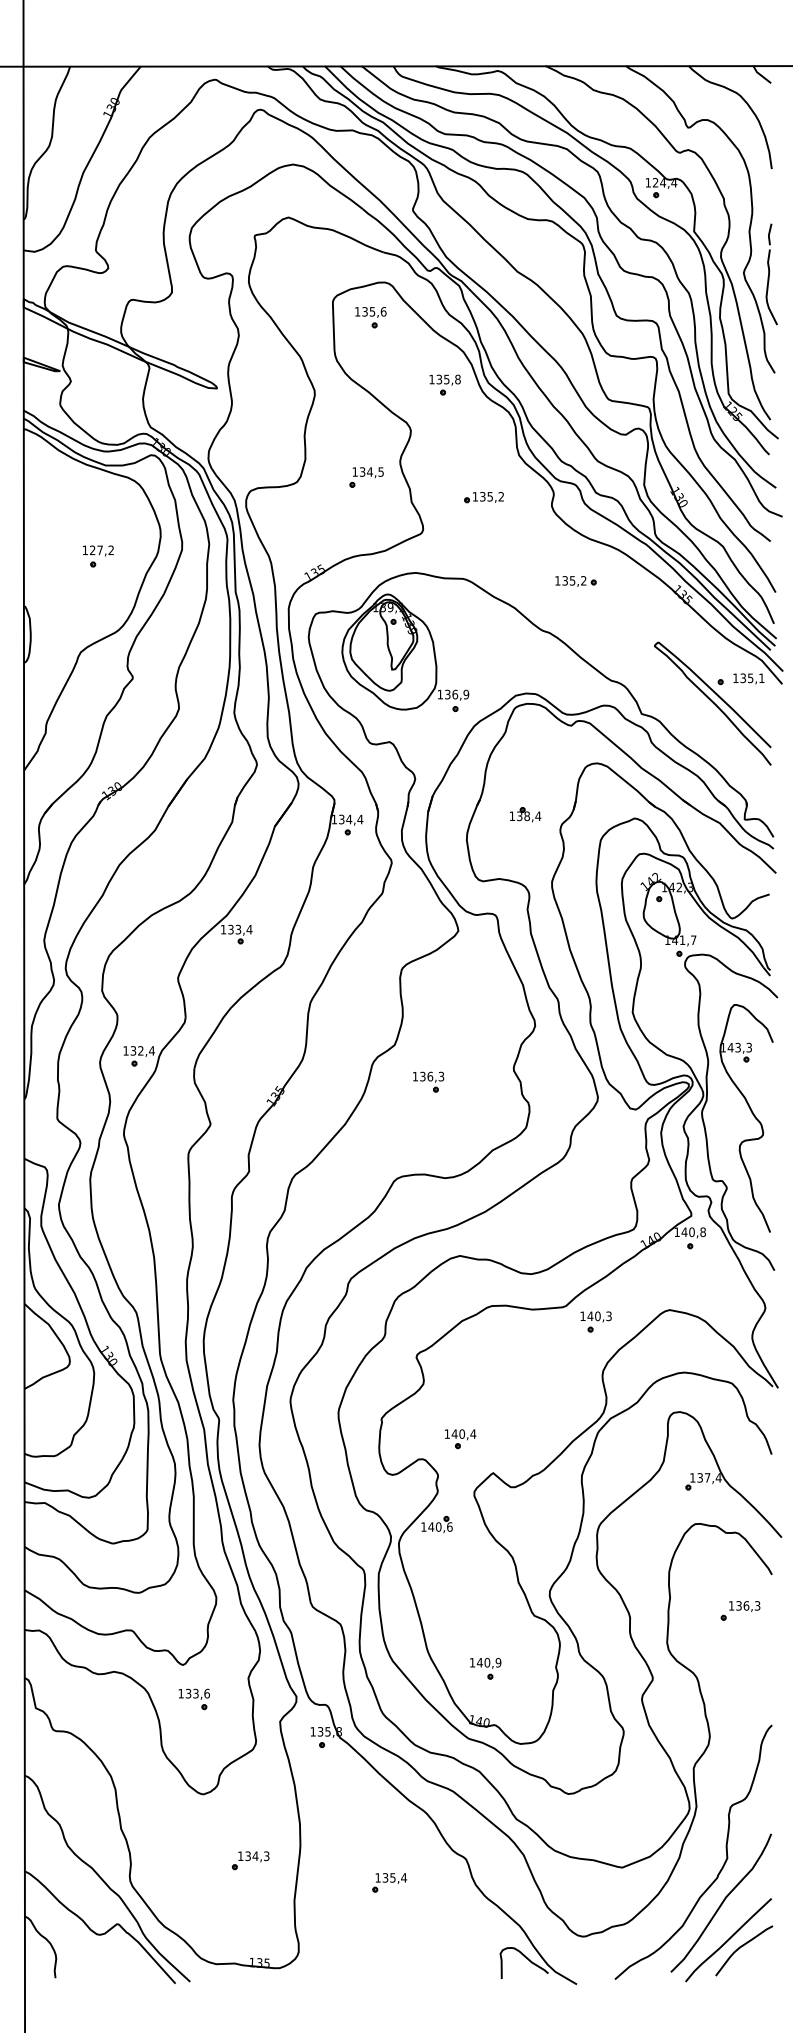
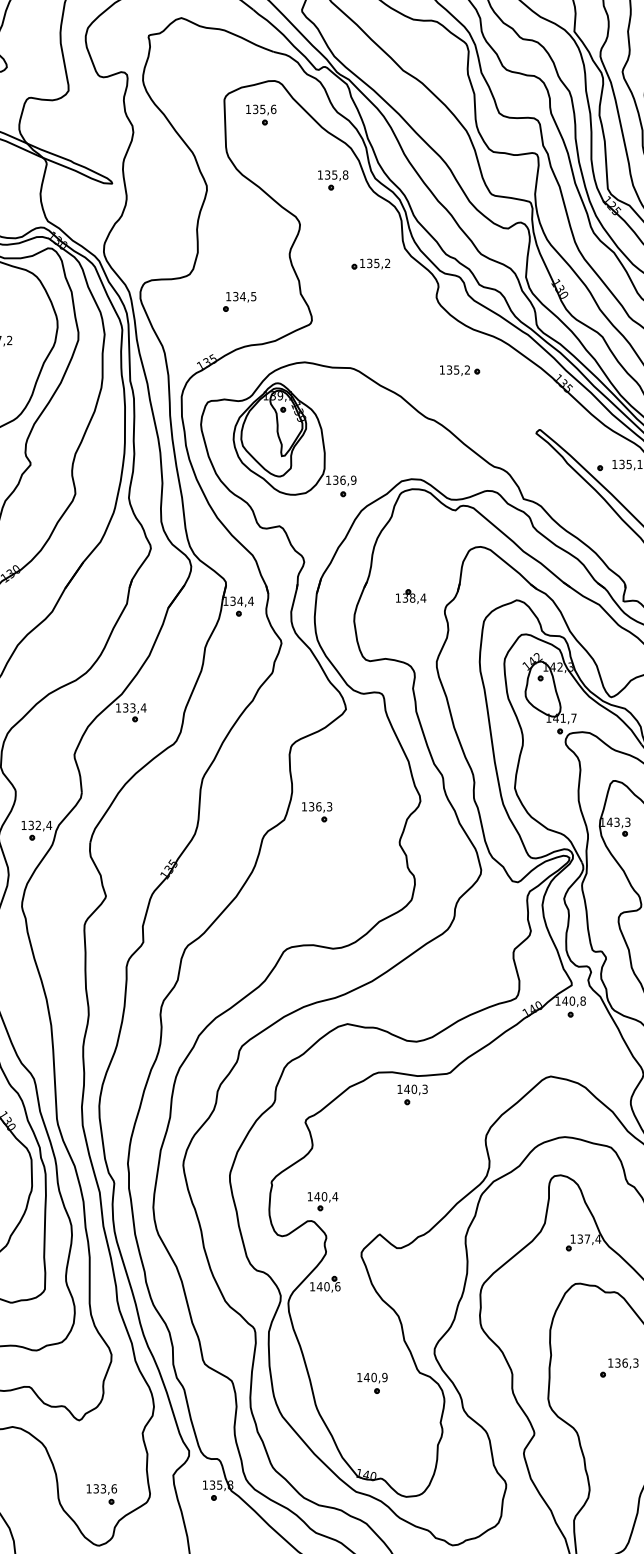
part: (366, 477) -> (239, 301), moved
part: (483, 497) -> (370, 264), moved
part: (428, 1081) -> (317, 811), moved
part: (595, 1321) -> (412, 1094), moved
part: (460, 1439) -> (322, 1201), moved
part: (485, 1668) -> (372, 1383), moved
part: (193, 1699) -> (101, 1494), moved

